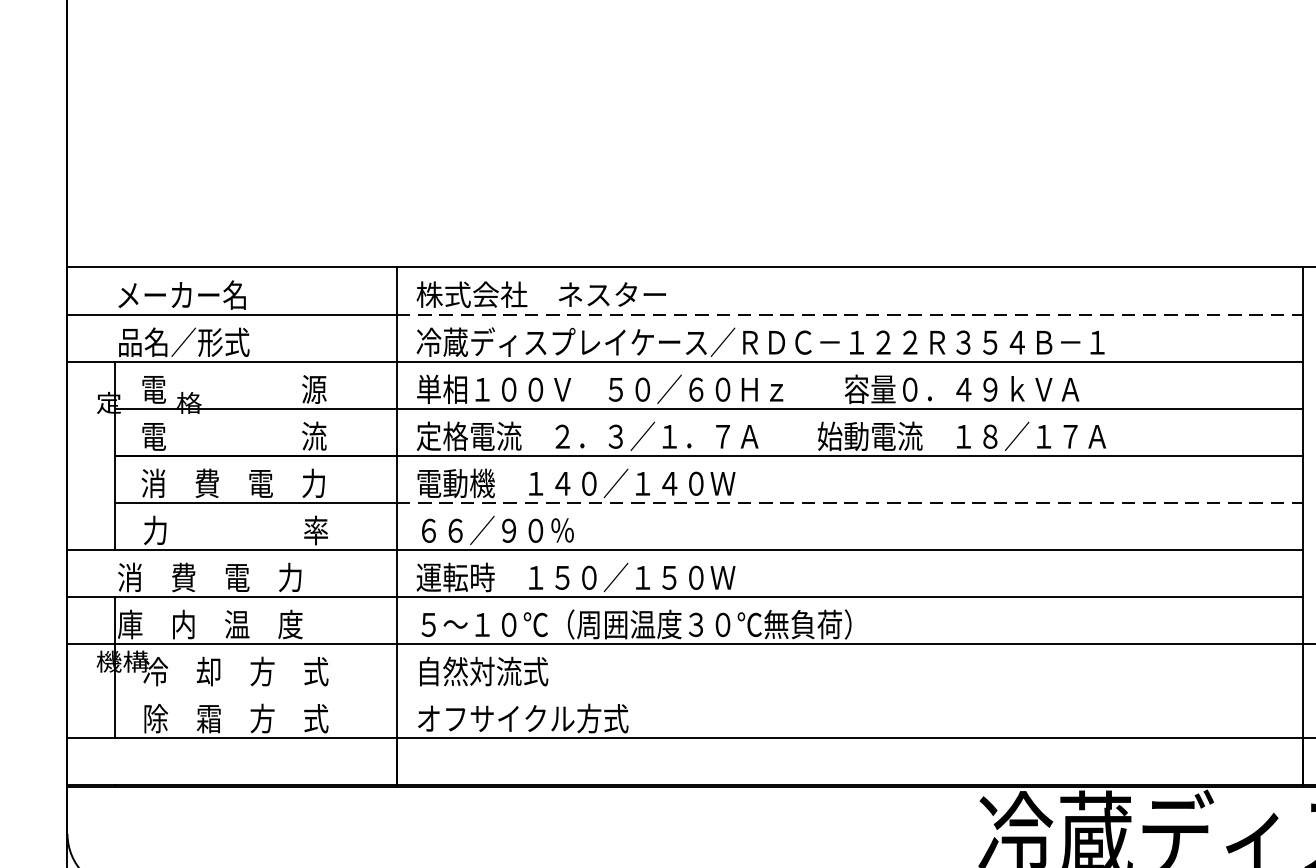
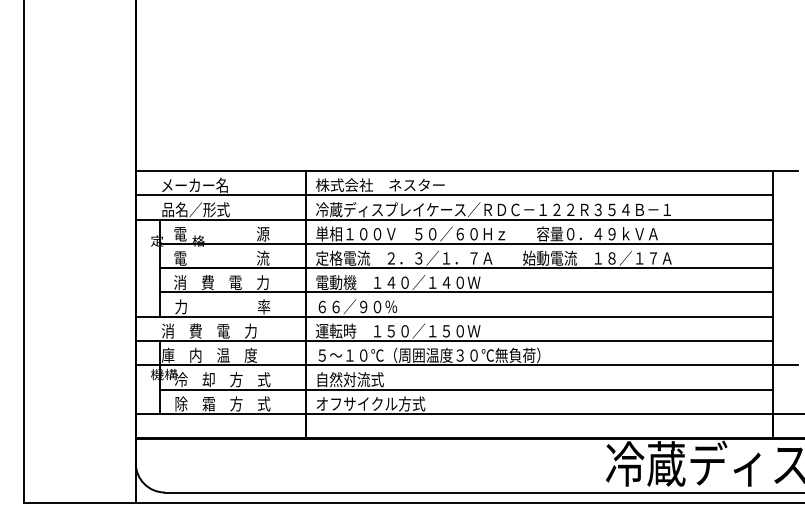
line: (849, 314) -> (539, 195), dashed -> solid
line: (849, 502) -> (539, 292), dashed -> solid
line: (708, 690) -> (466, 389), added

